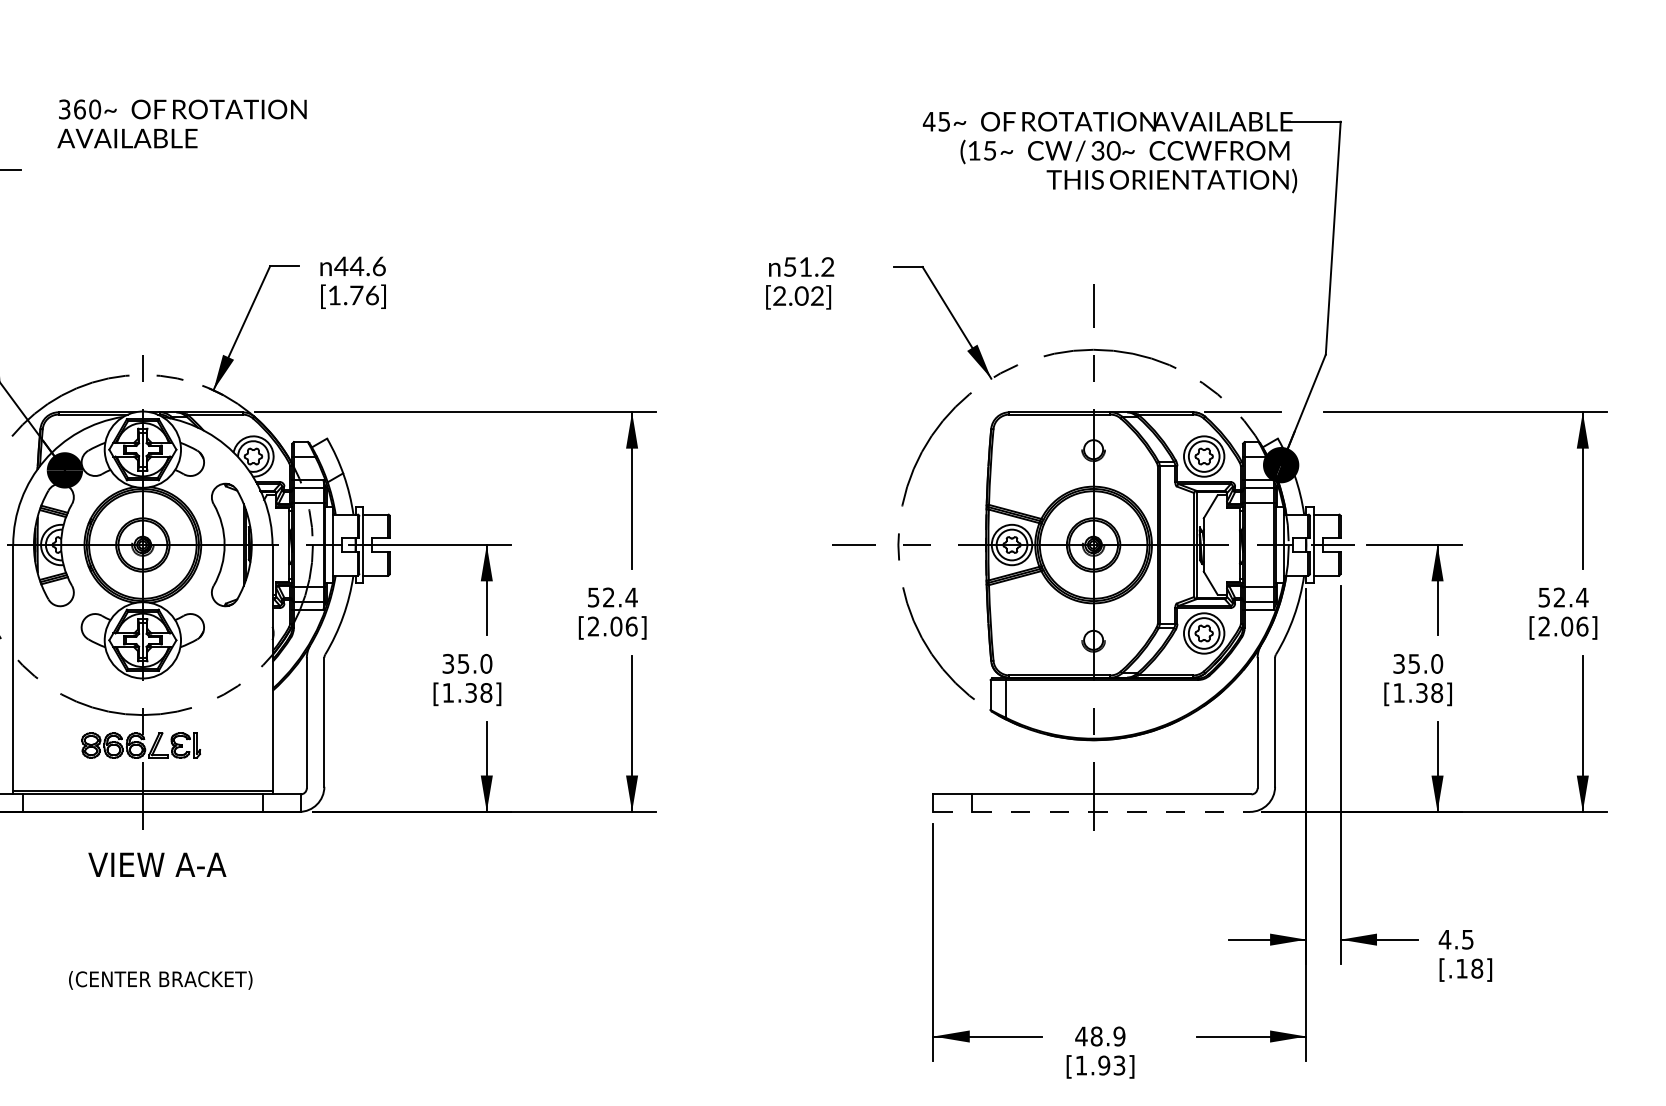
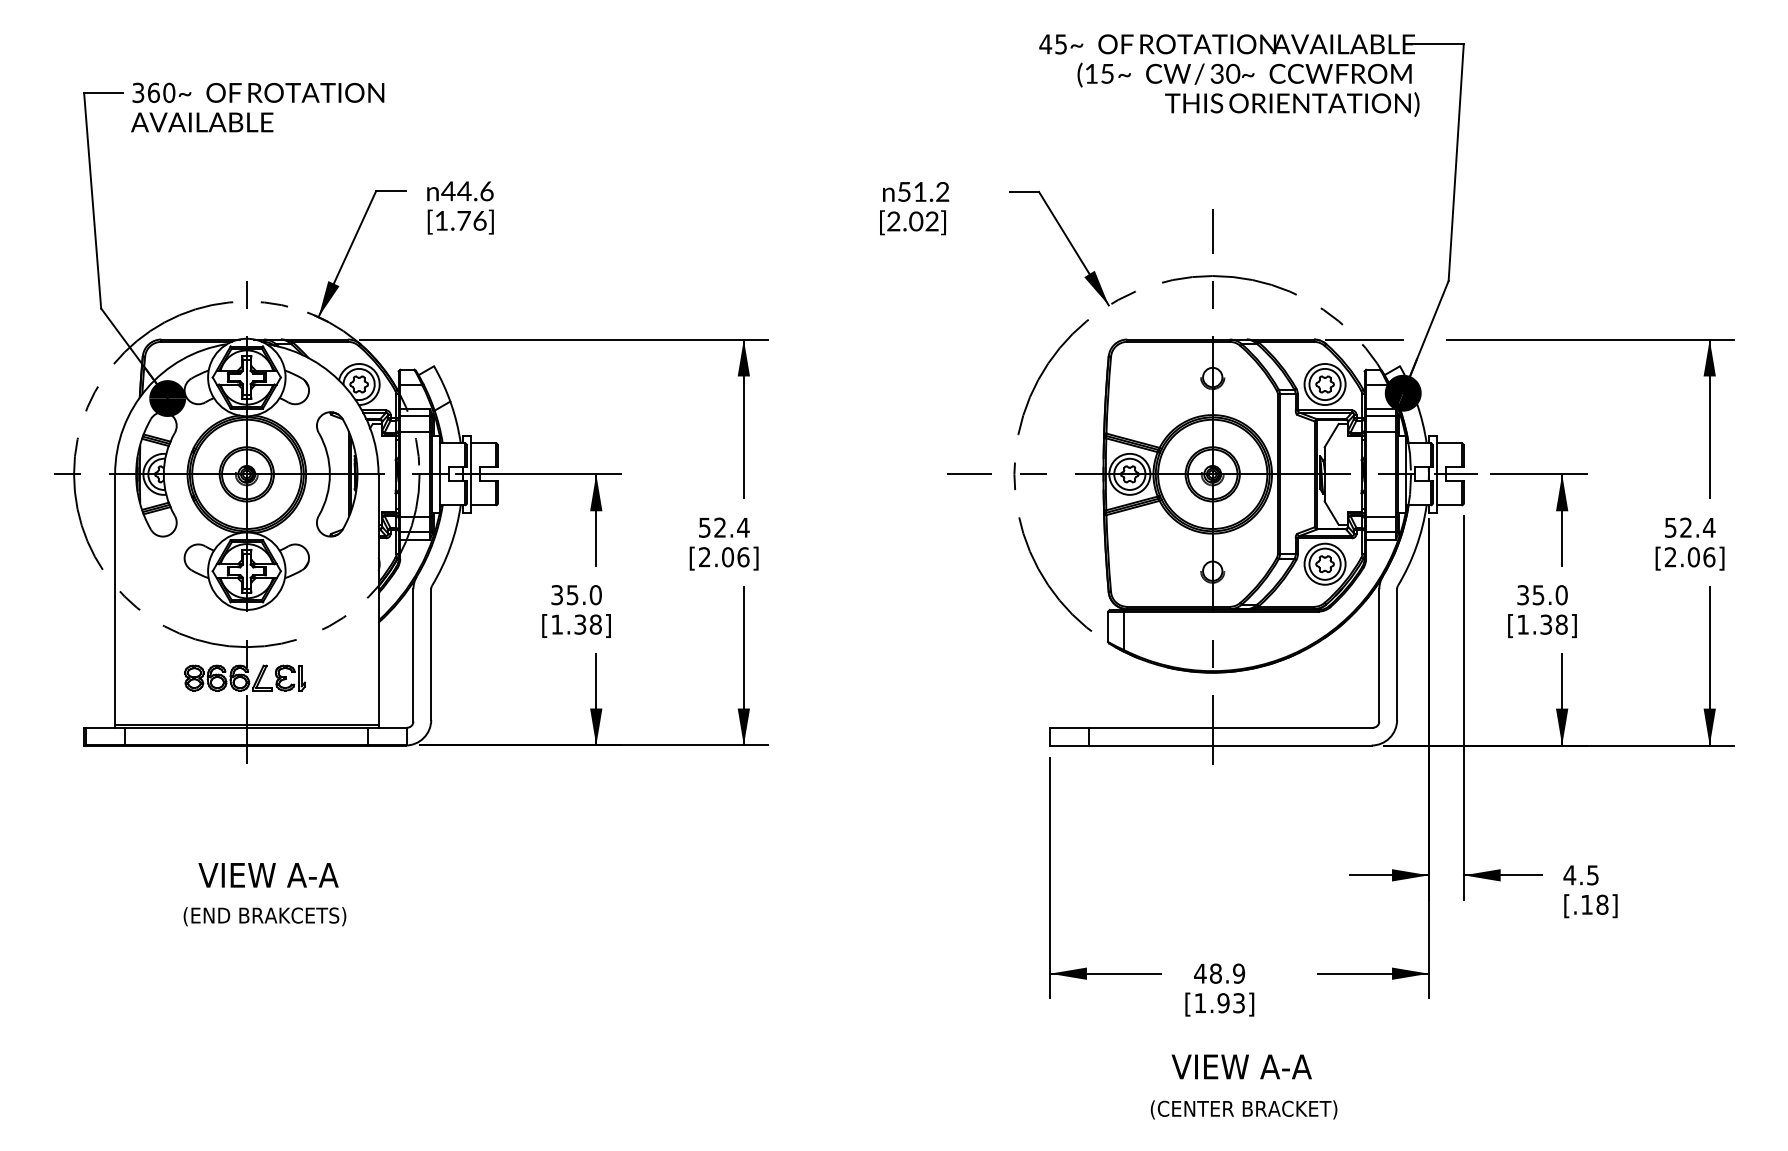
text: (181, 123) -> (257, 107), moved
line: (1091, 811) -> (1210, 745), dashed -> solid
text: (157, 865) -> (268, 875), moved
text: (160, 980) -> (264, 916), (CENTER BRACKET) -> (END BRAKCETS)

